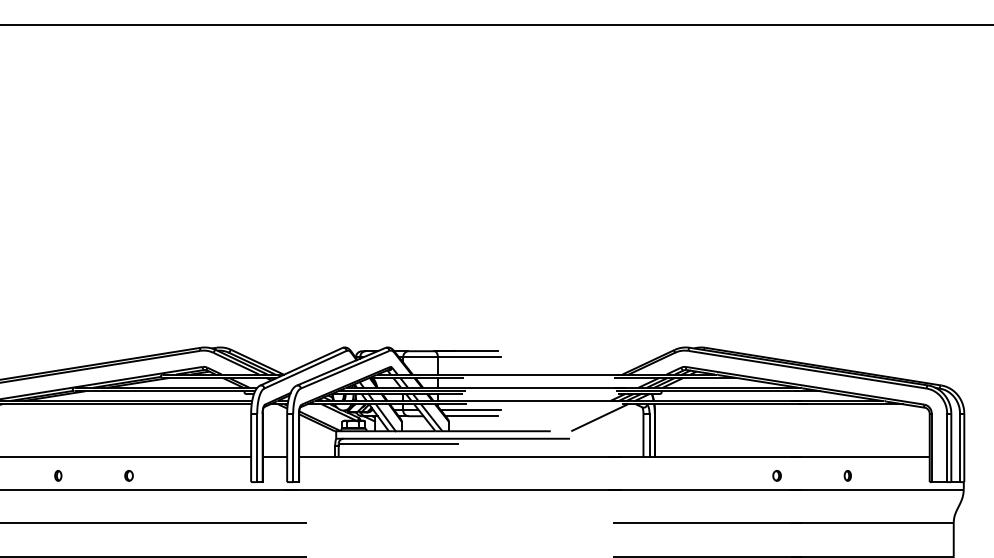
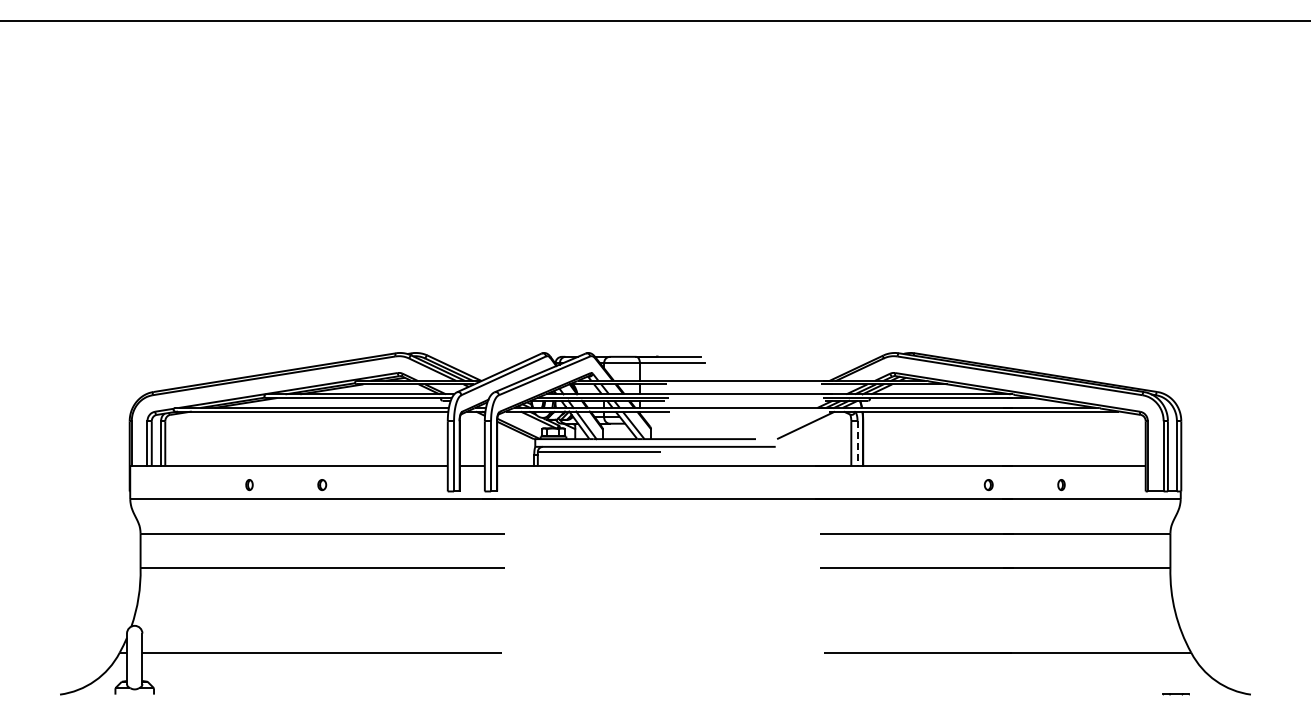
line: (470, 410) -> (673, 417), removed
line: (471, 416) -> (674, 423), removed
line: (649, 436) -> (857, 444), solid -> dashed

